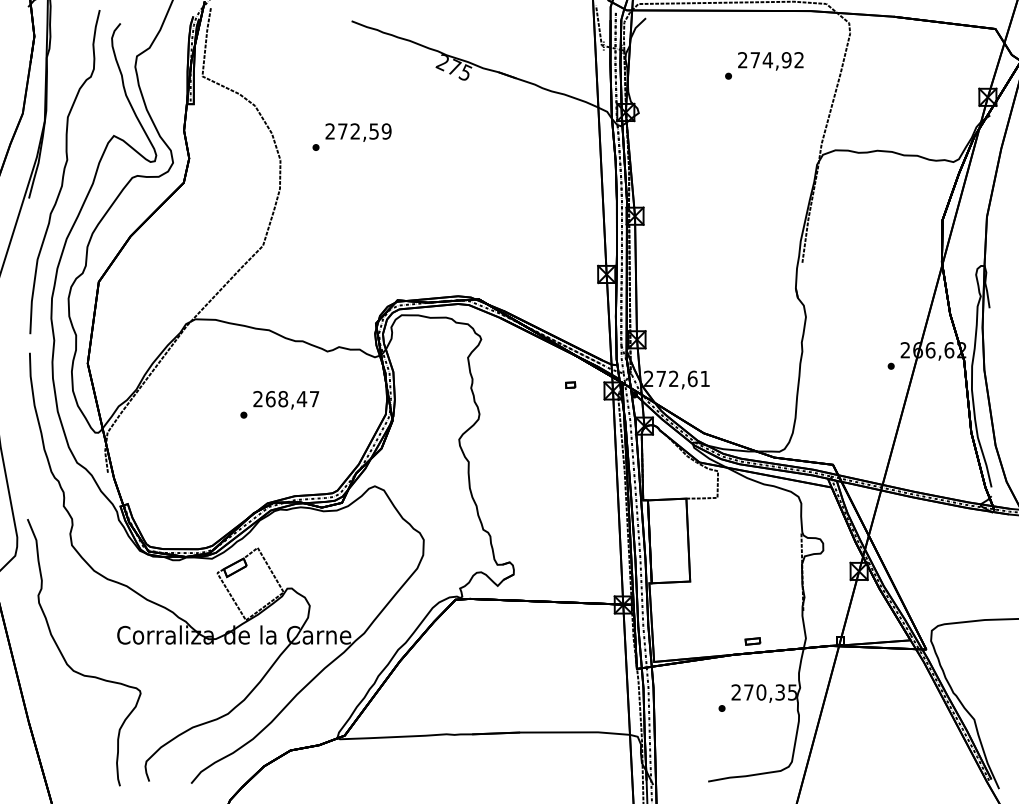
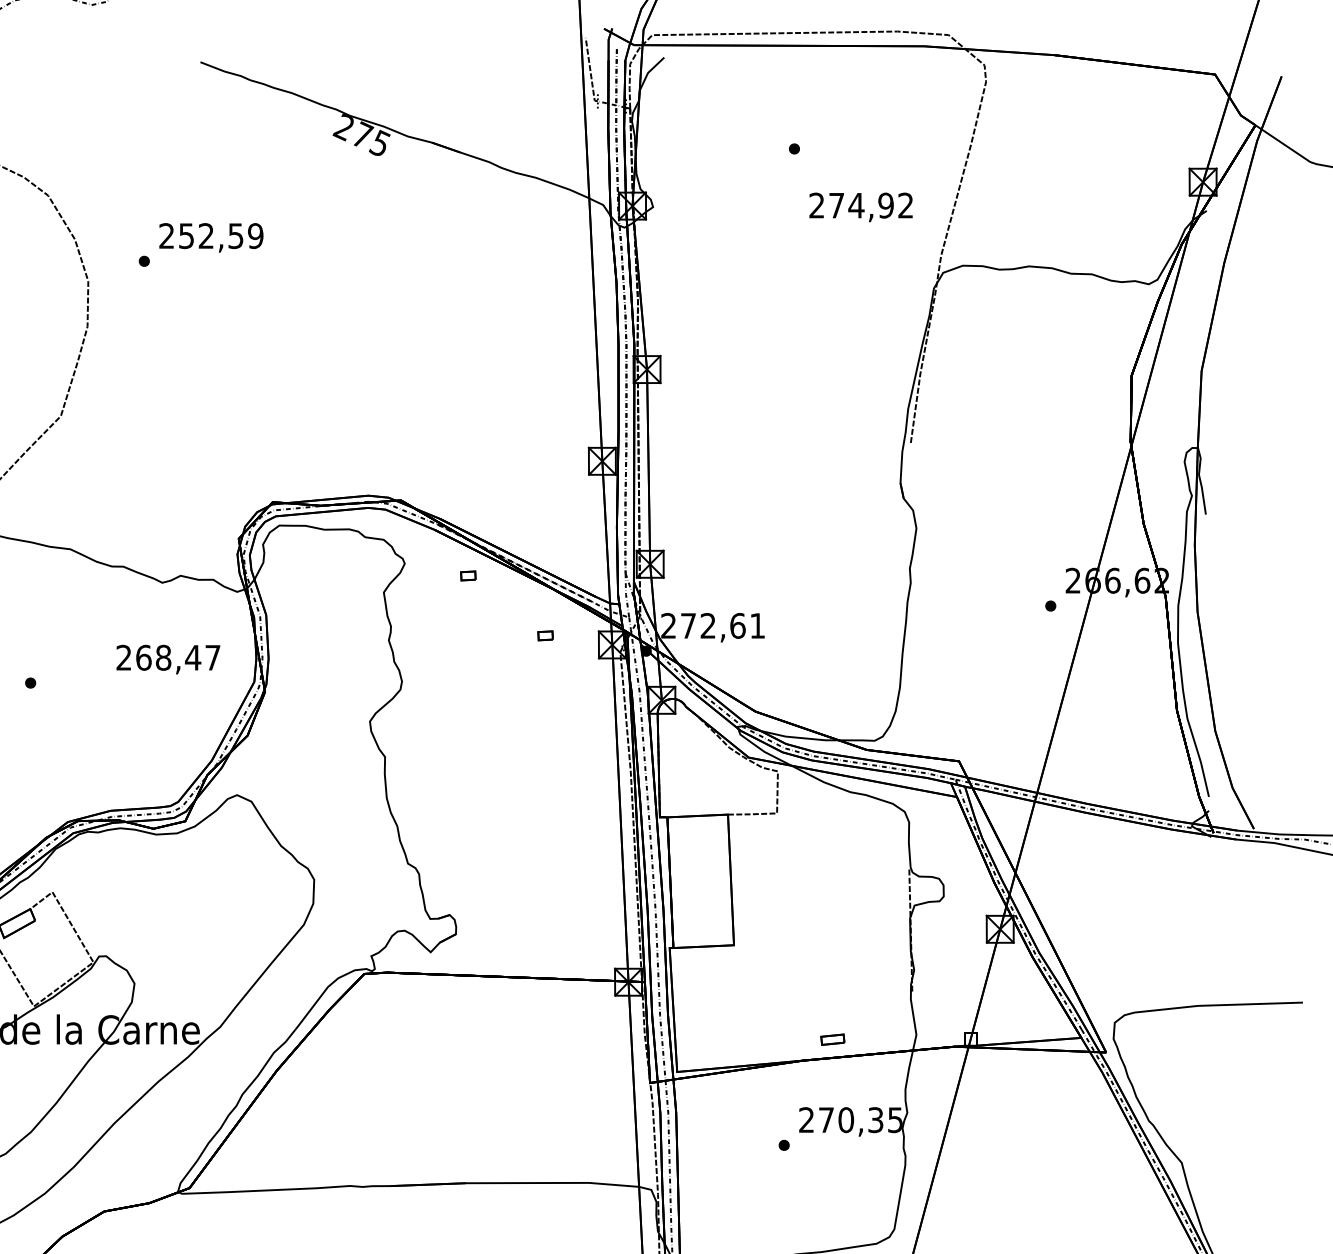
text: (770, 61) -> (860, 207), moved
text: (342, 131) -> (186, 236), 272,59 -> 252,59
part: (521, 346) -> (468, 574), added
text: (286, 400) -> (168, 659), moved

